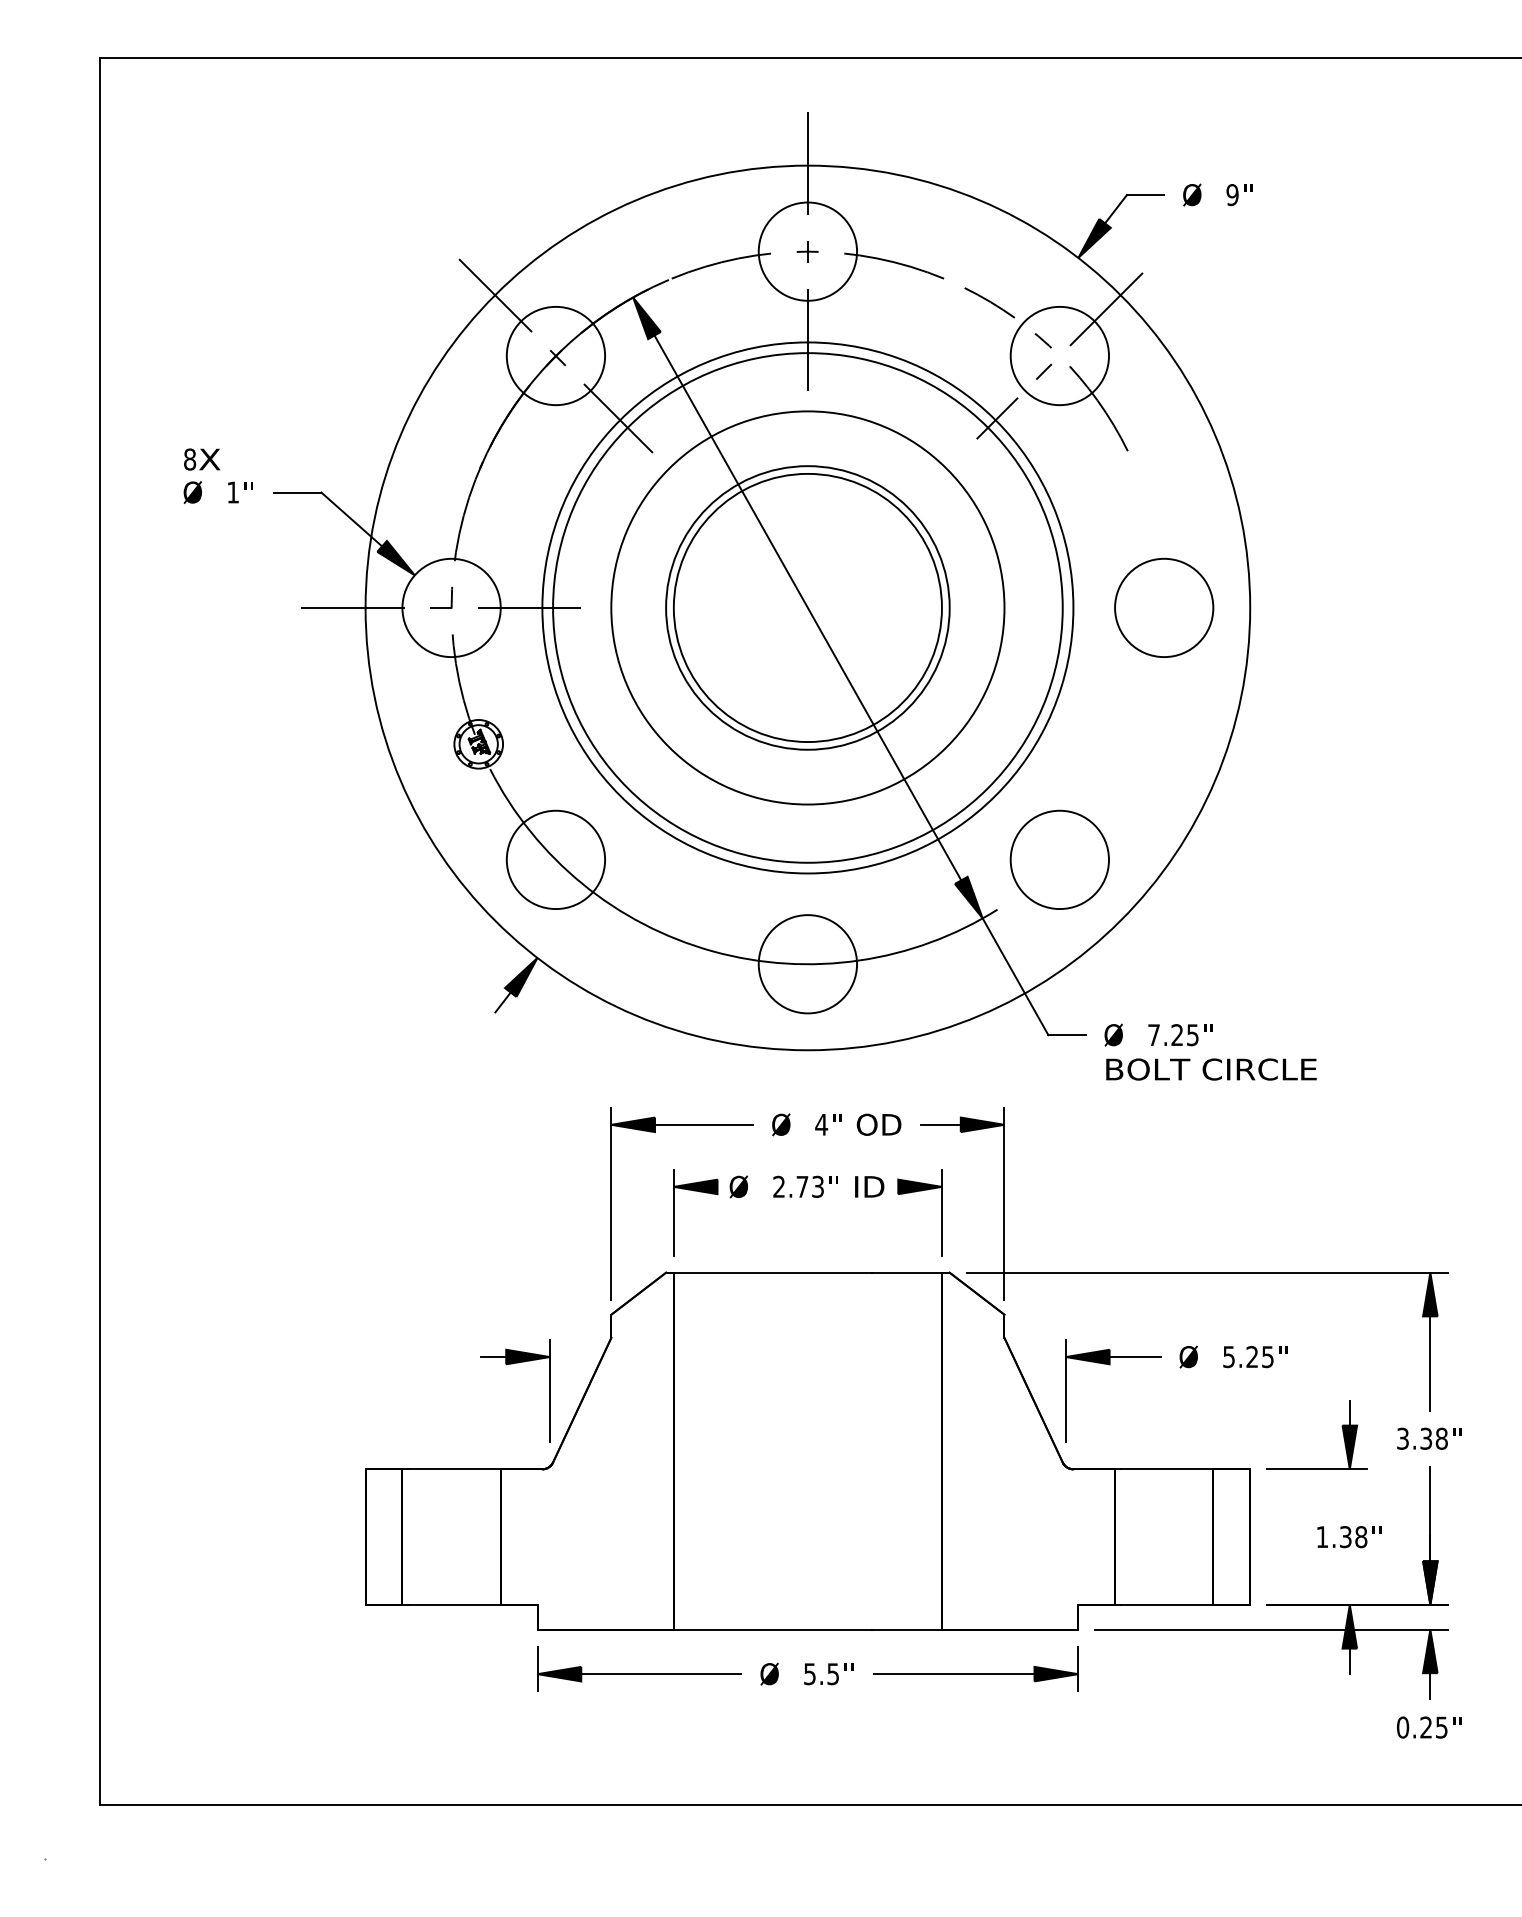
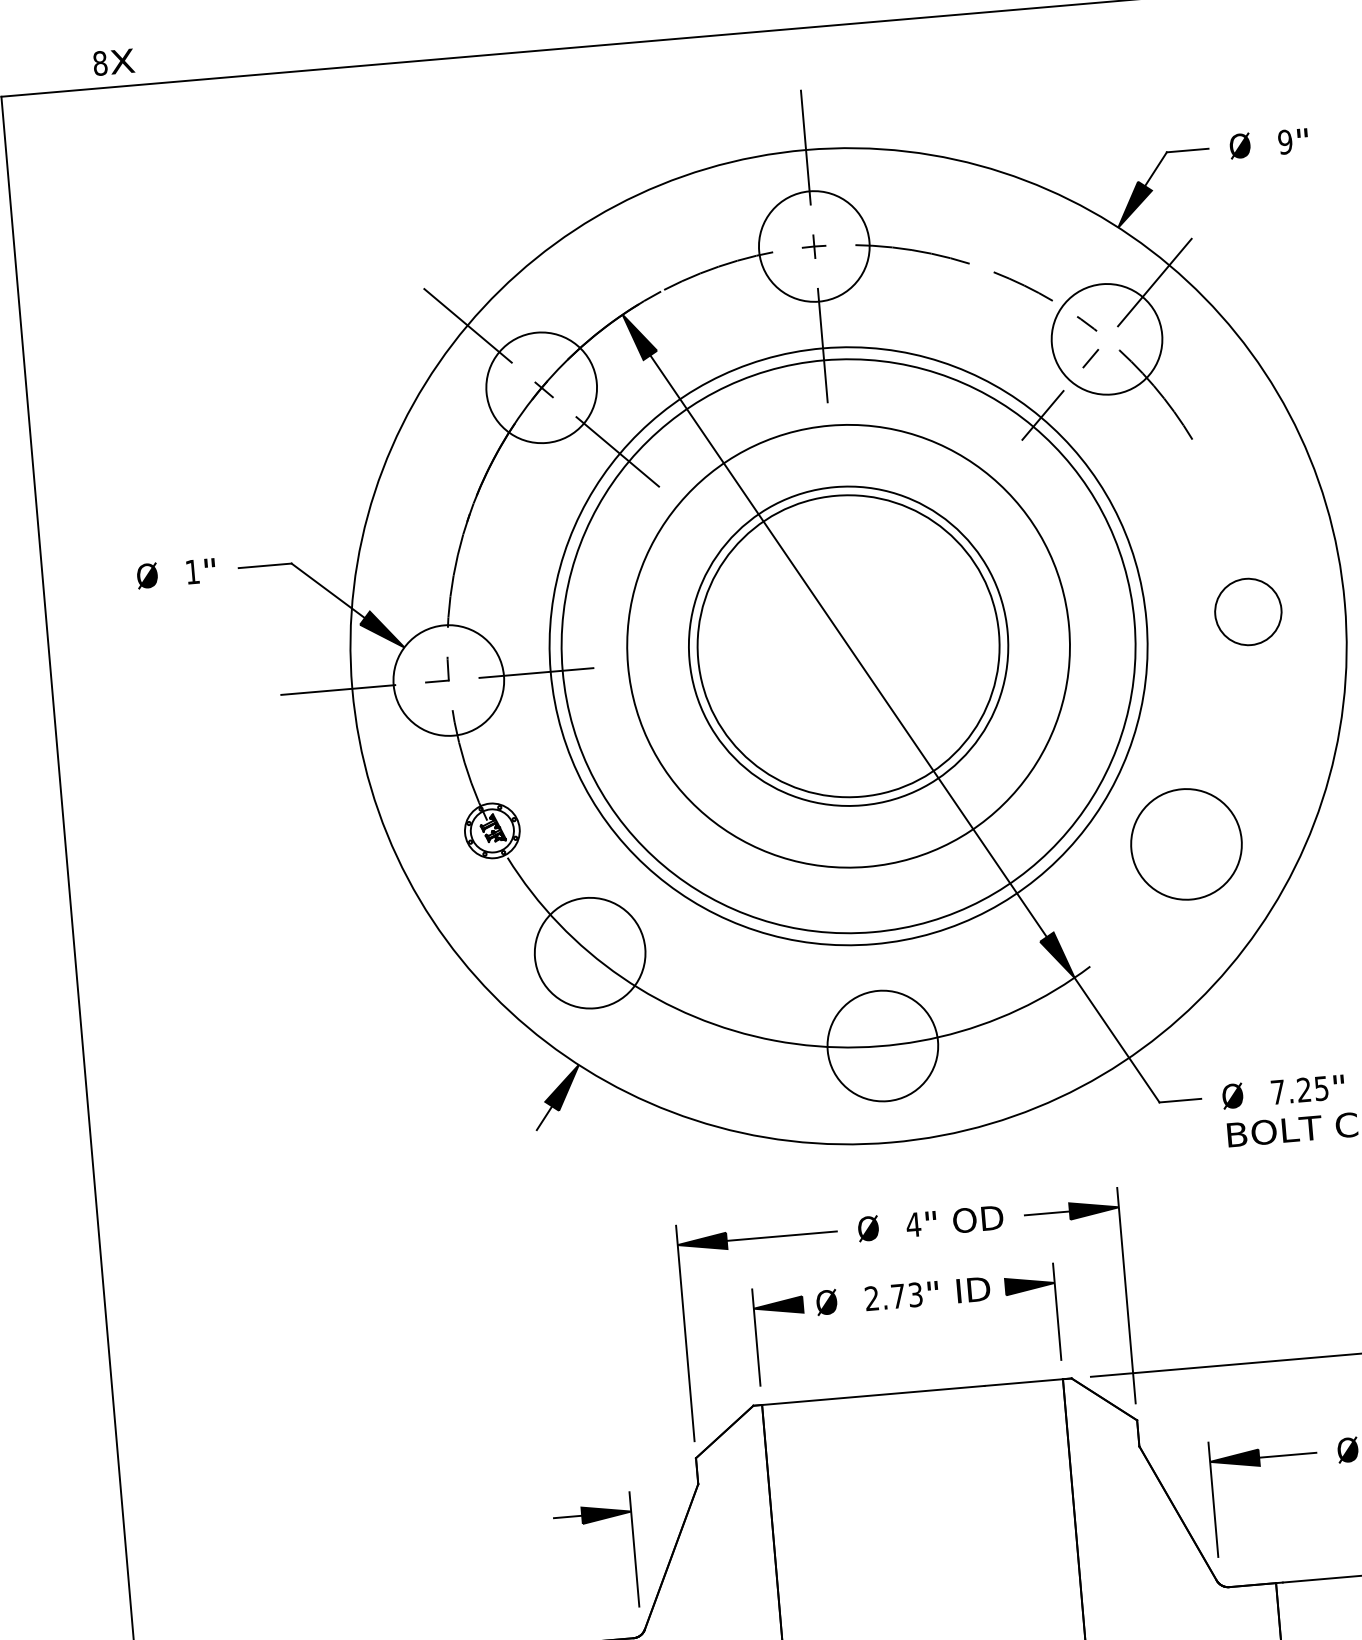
text: (202, 459) -> (114, 62), moved
circle: (1164, 607) -> (1248, 611), size x0.6
circle: (1059, 859) -> (1186, 843), moved

